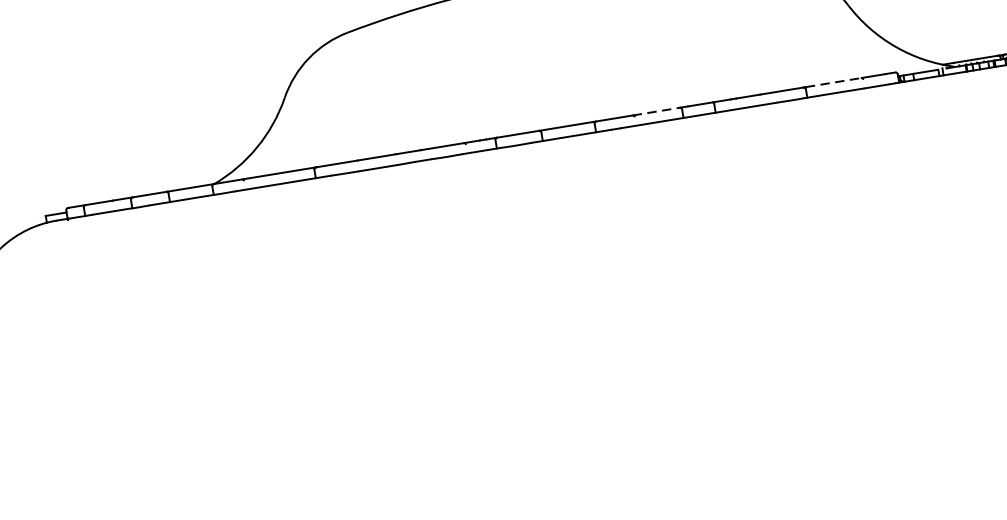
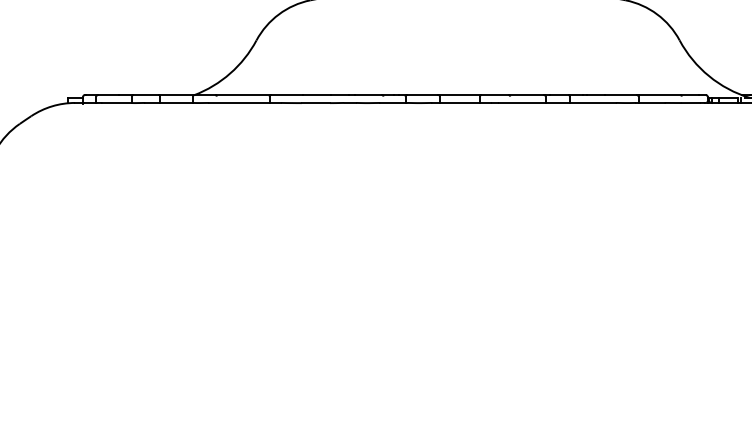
line: (833, 83) -> (659, 95), dashed -> solid
line: (656, 112) -> (526, 95), dashed -> solid

